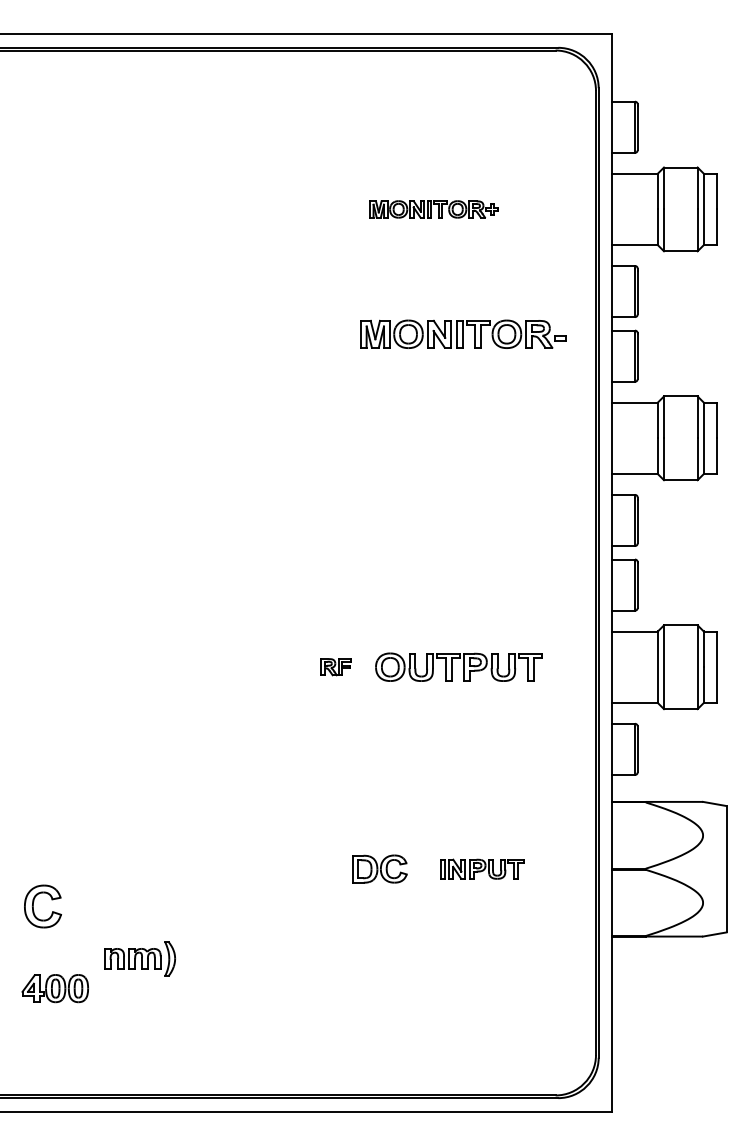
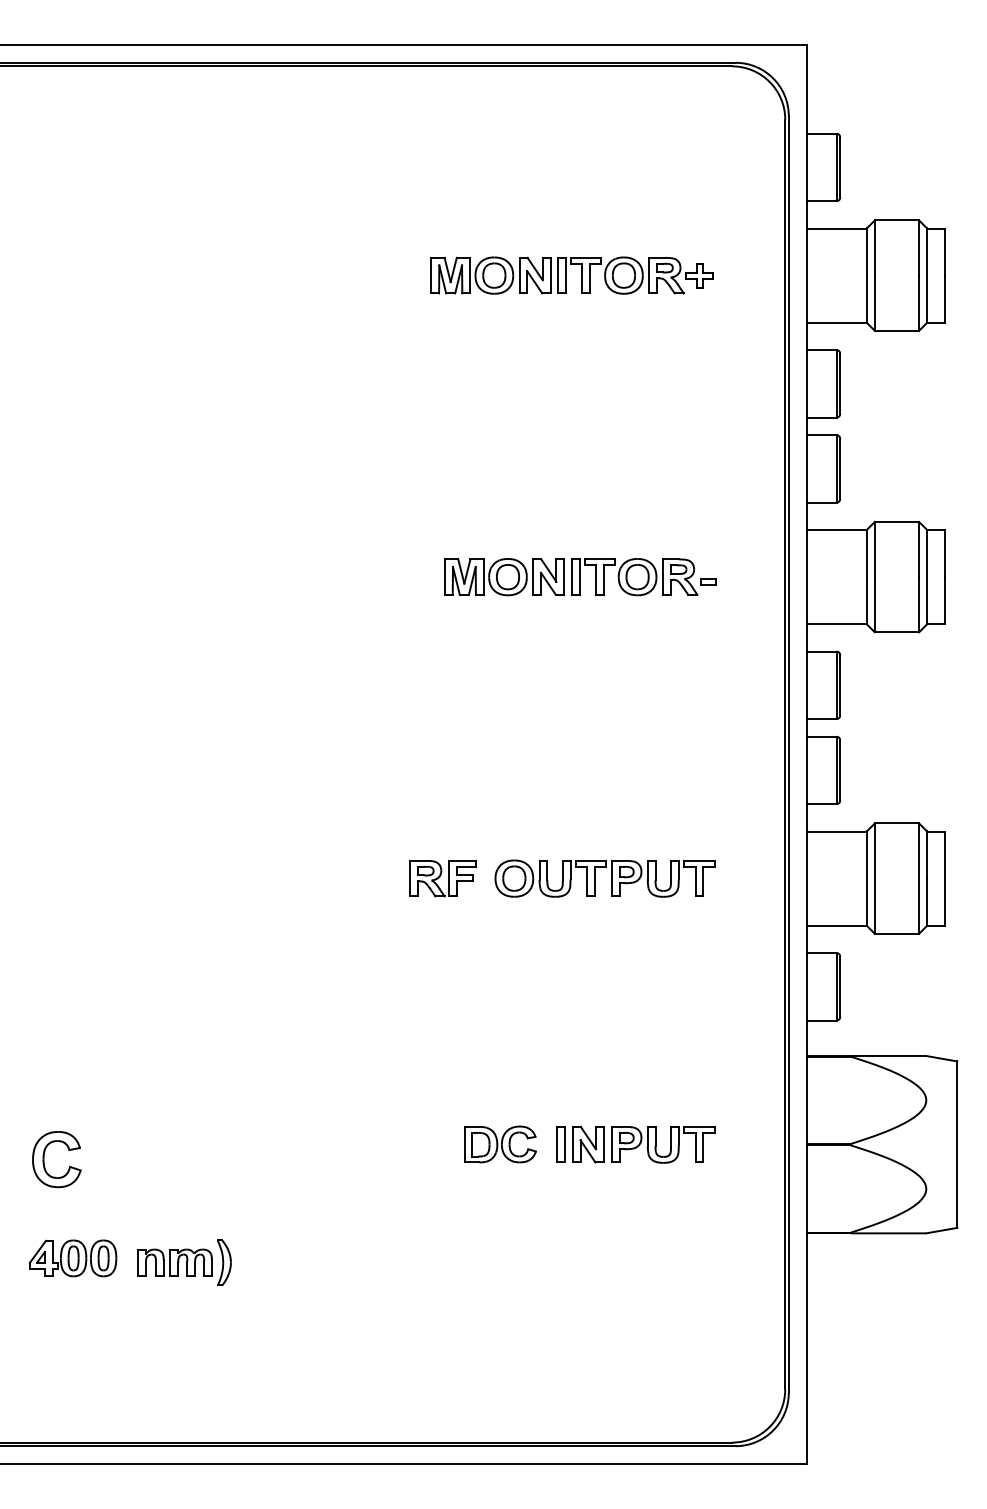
part: (433, 209) -> (571, 275), size x1.67
part: (463, 333) -> (580, 576), moved
part: (335, 666) -> (442, 877), size x1.67
part: (482, 868) -> (635, 1143), size x1.43
part: (33, 906) -> (44, 1159), moved
part: (54, 988) -> (72, 1258), moved

